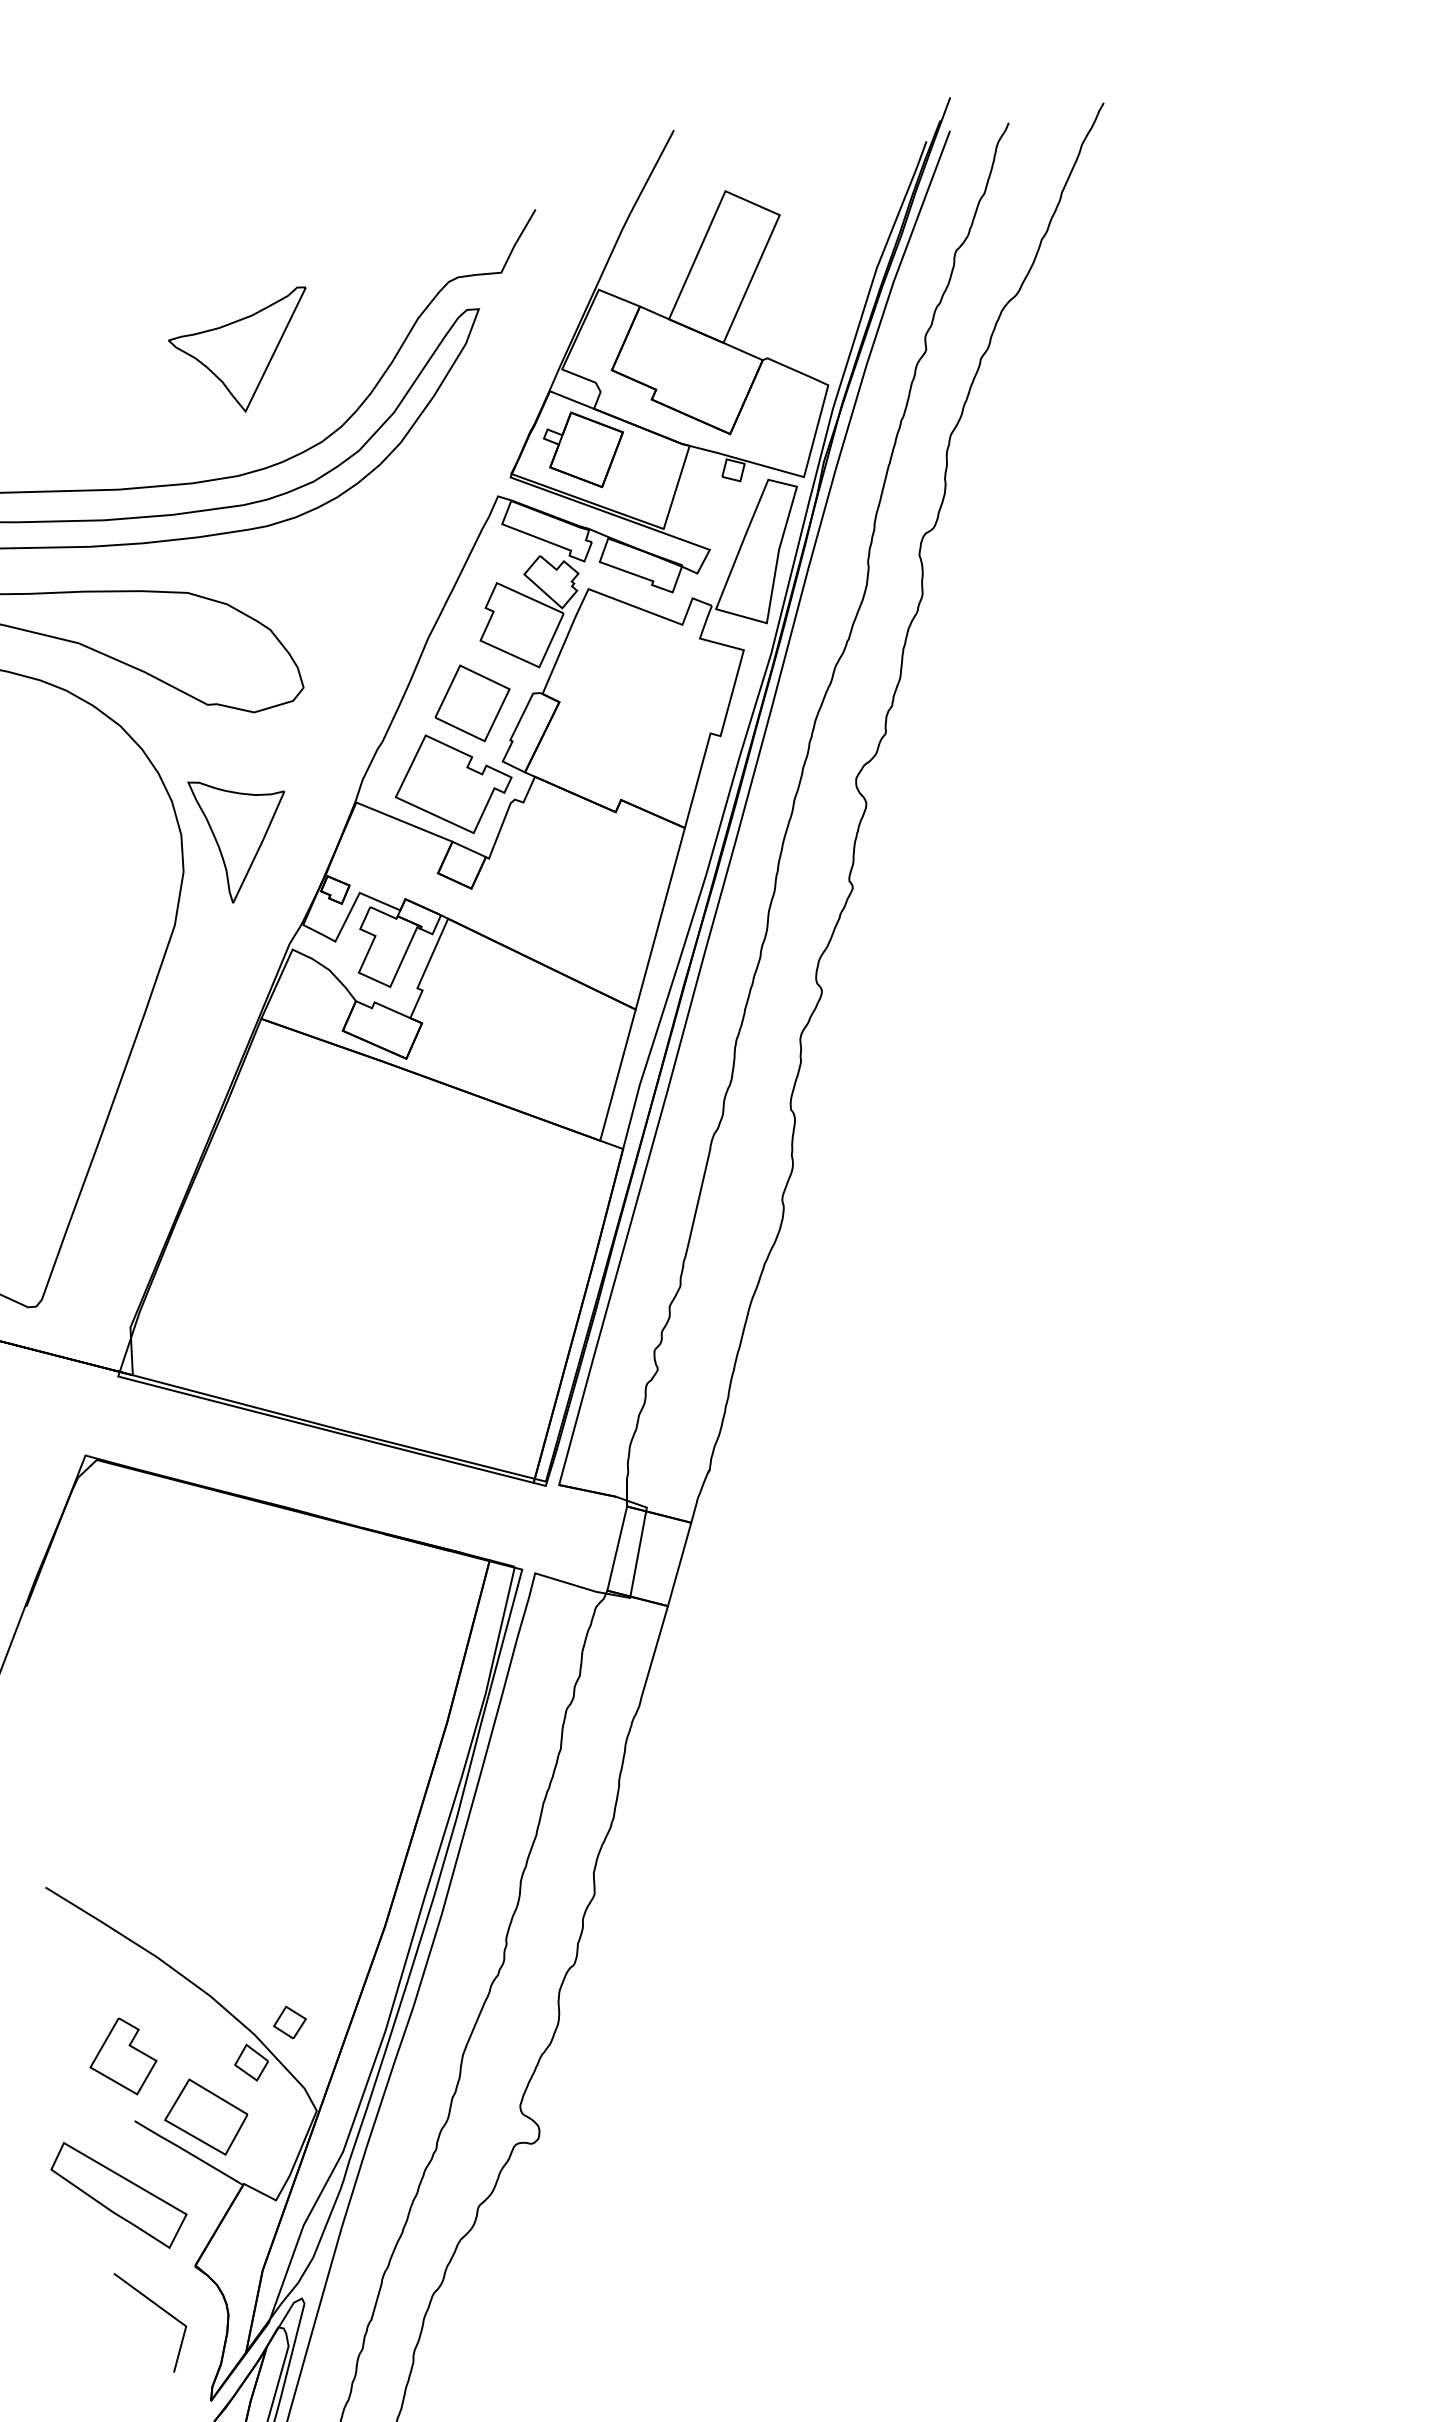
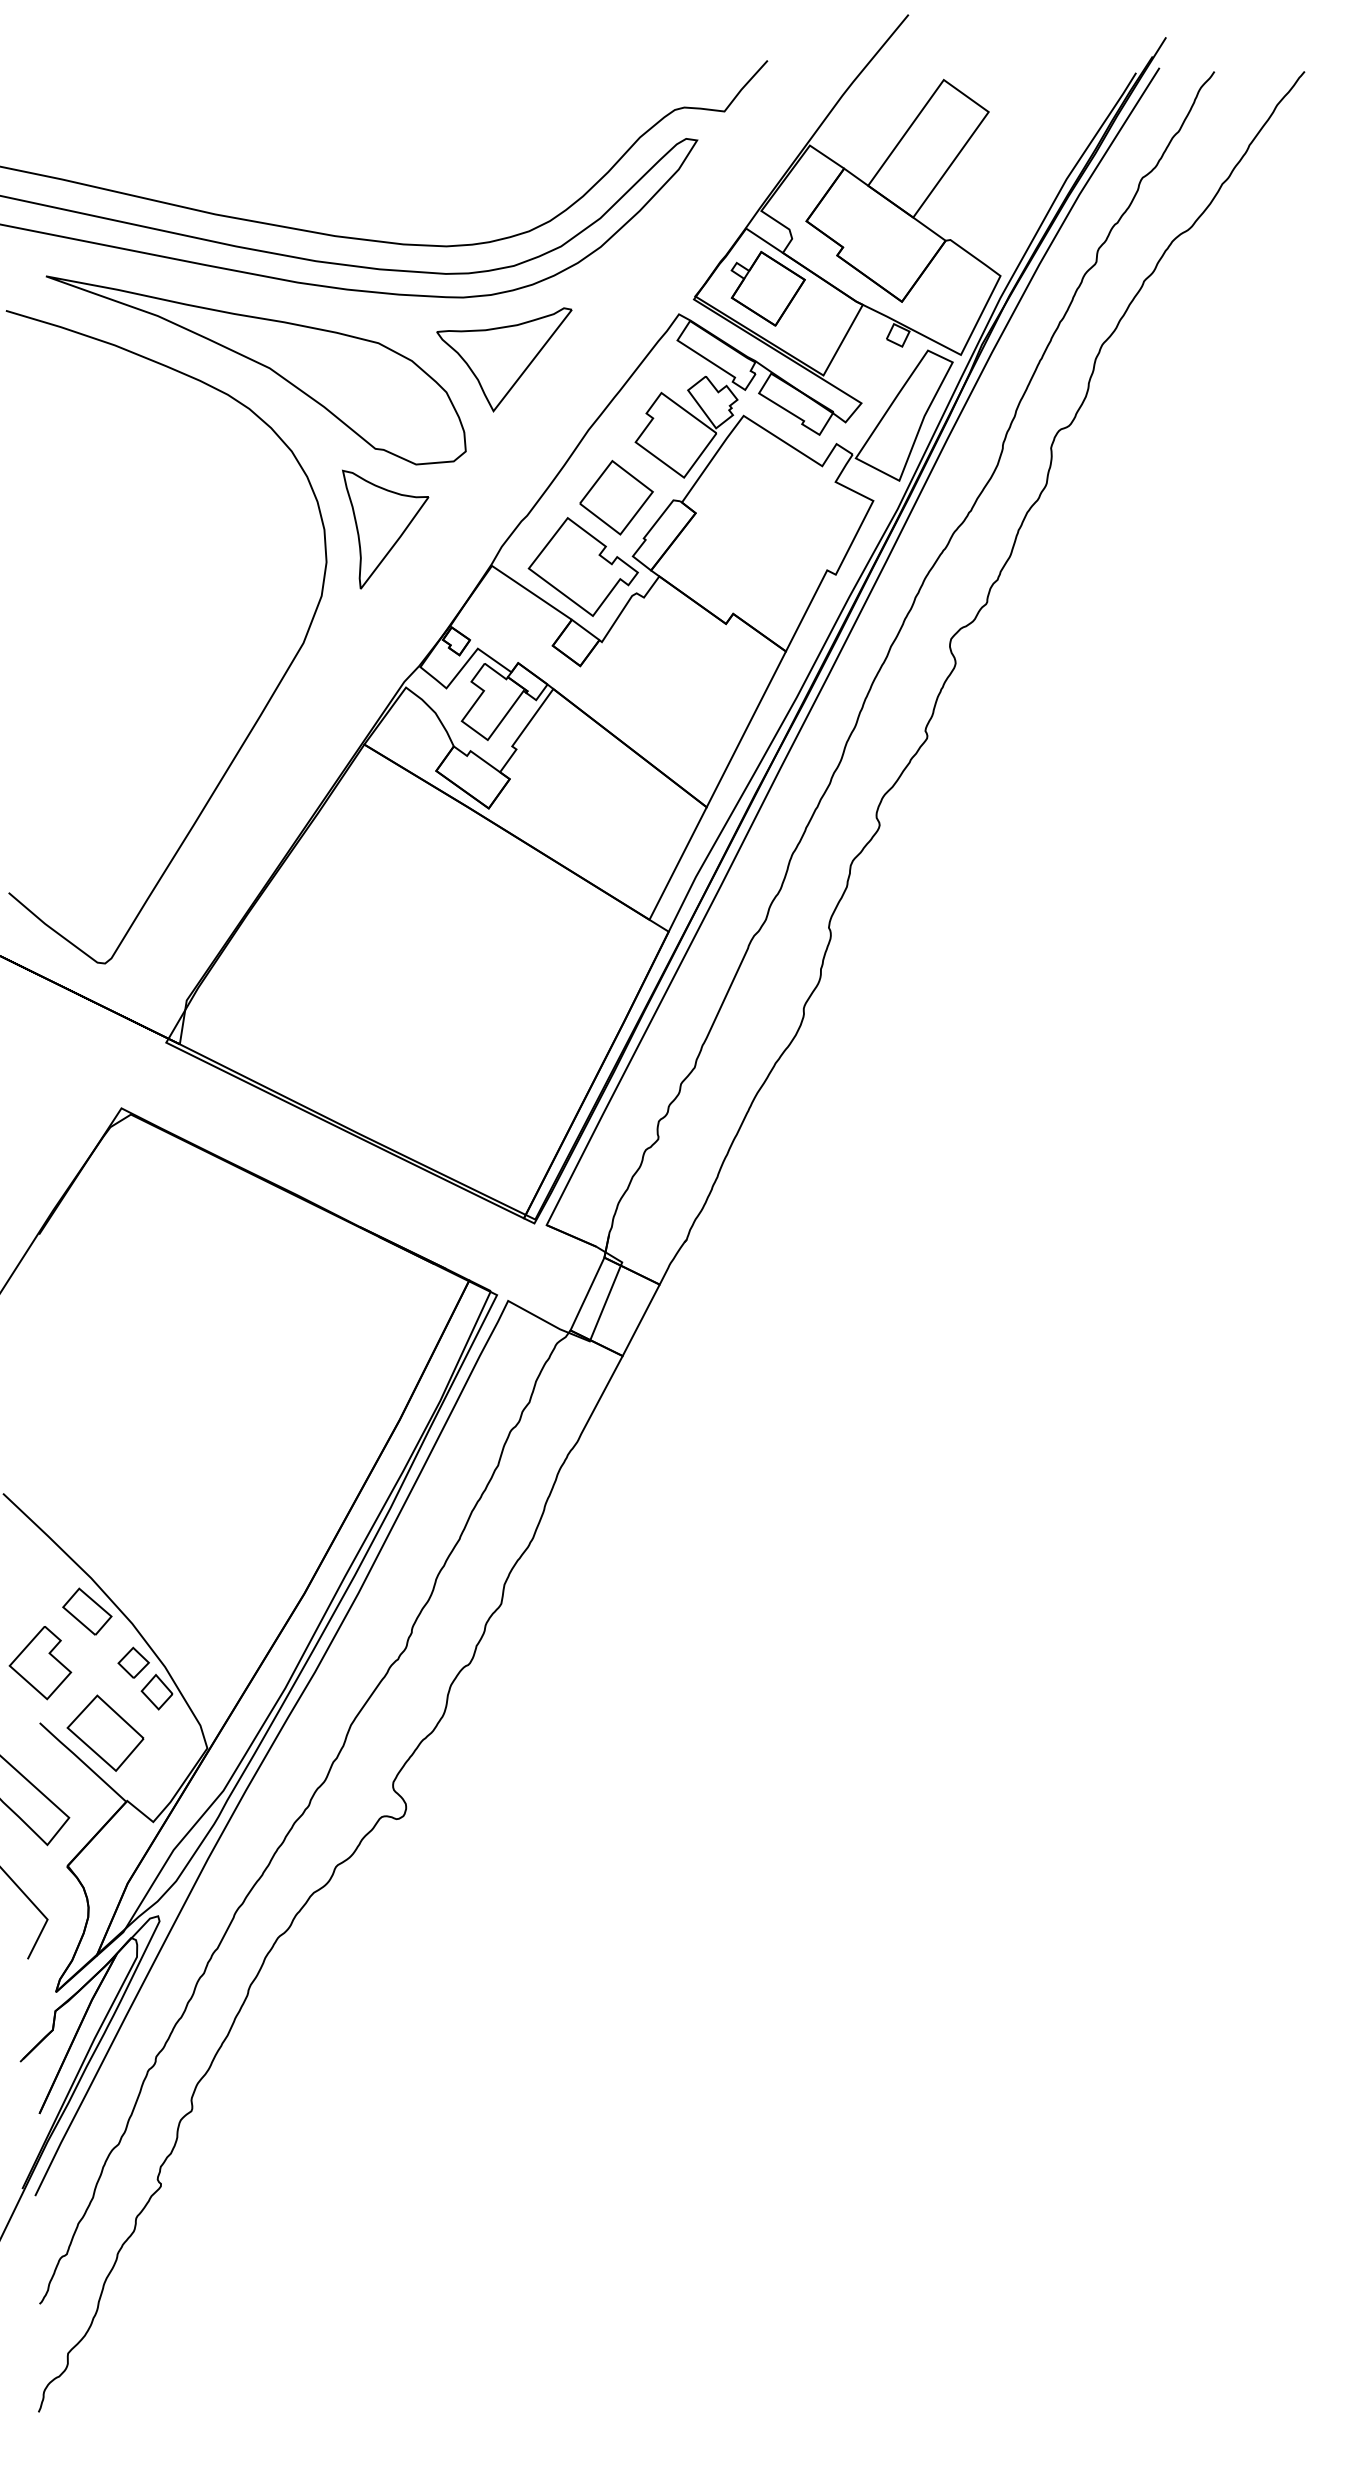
part: (245, 354) -> (504, 359), moved
part: (246, 835) -> (385, 529), moved
part: (160, 1993) -> (87, 1611), added
part: (289, 2022) -> (133, 1662), moved

